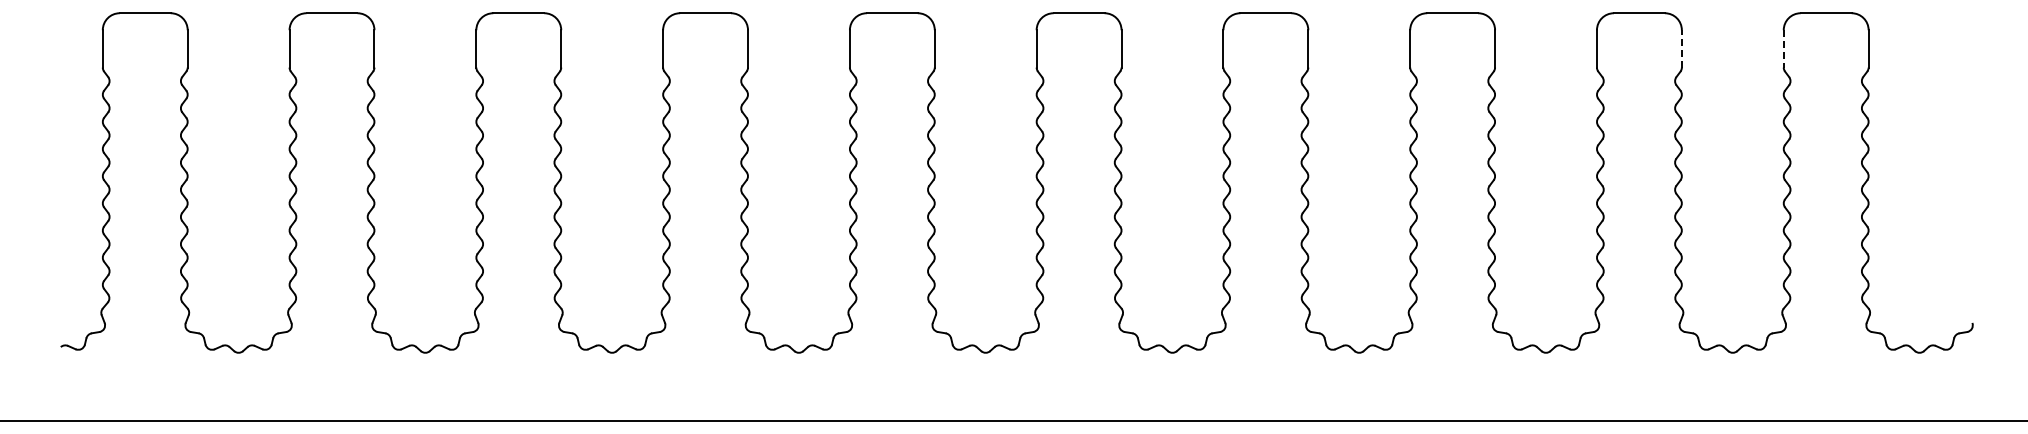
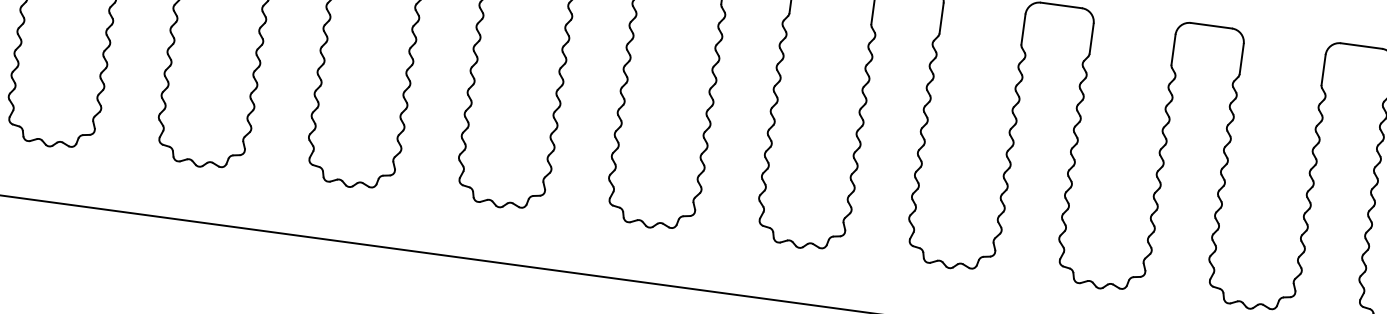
line: (1681, 48) -> (1241, 58), dashed -> solid
line: (1783, 48) -> (1323, 69), dashed -> solid

